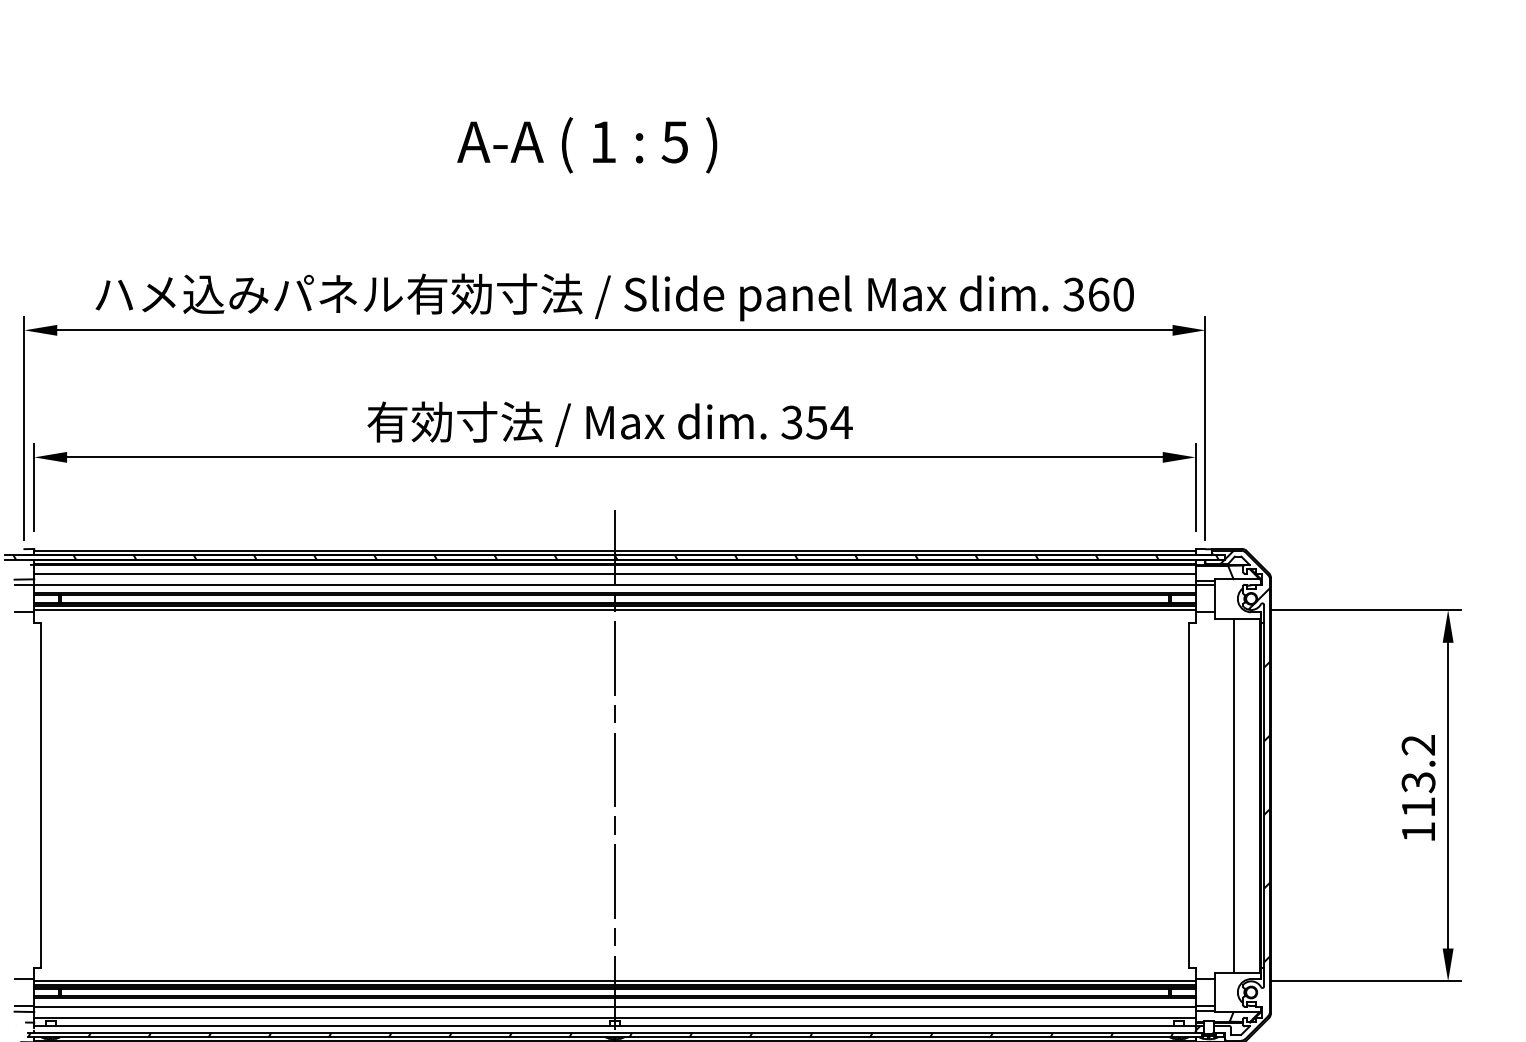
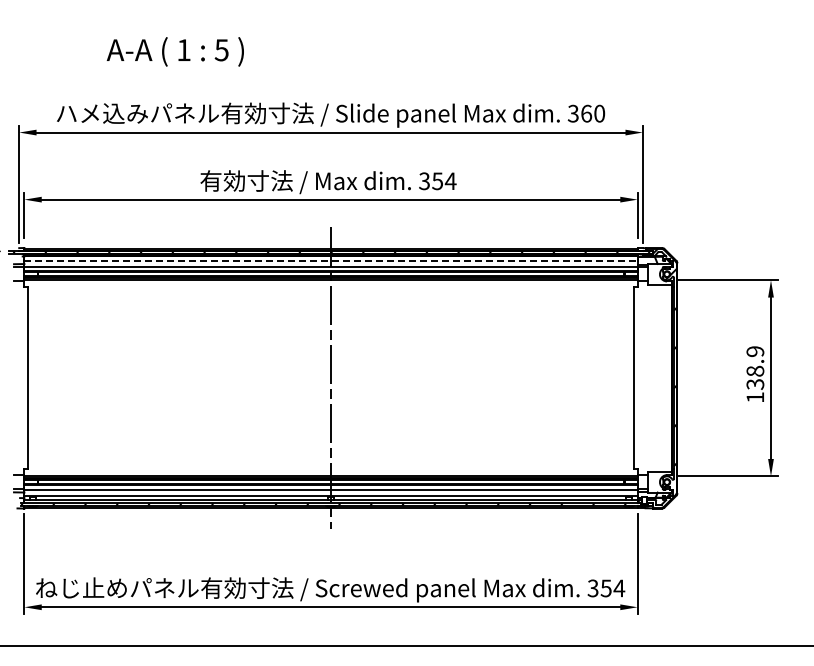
text: (585, 144) -> (174, 51), moved
line: (615, 574) -> (331, 261), solid -> dashed
text: (1418, 775) -> (755, 367), 113.2 -> 138.9
line: (1233, 794) -> (657, 377), removed

